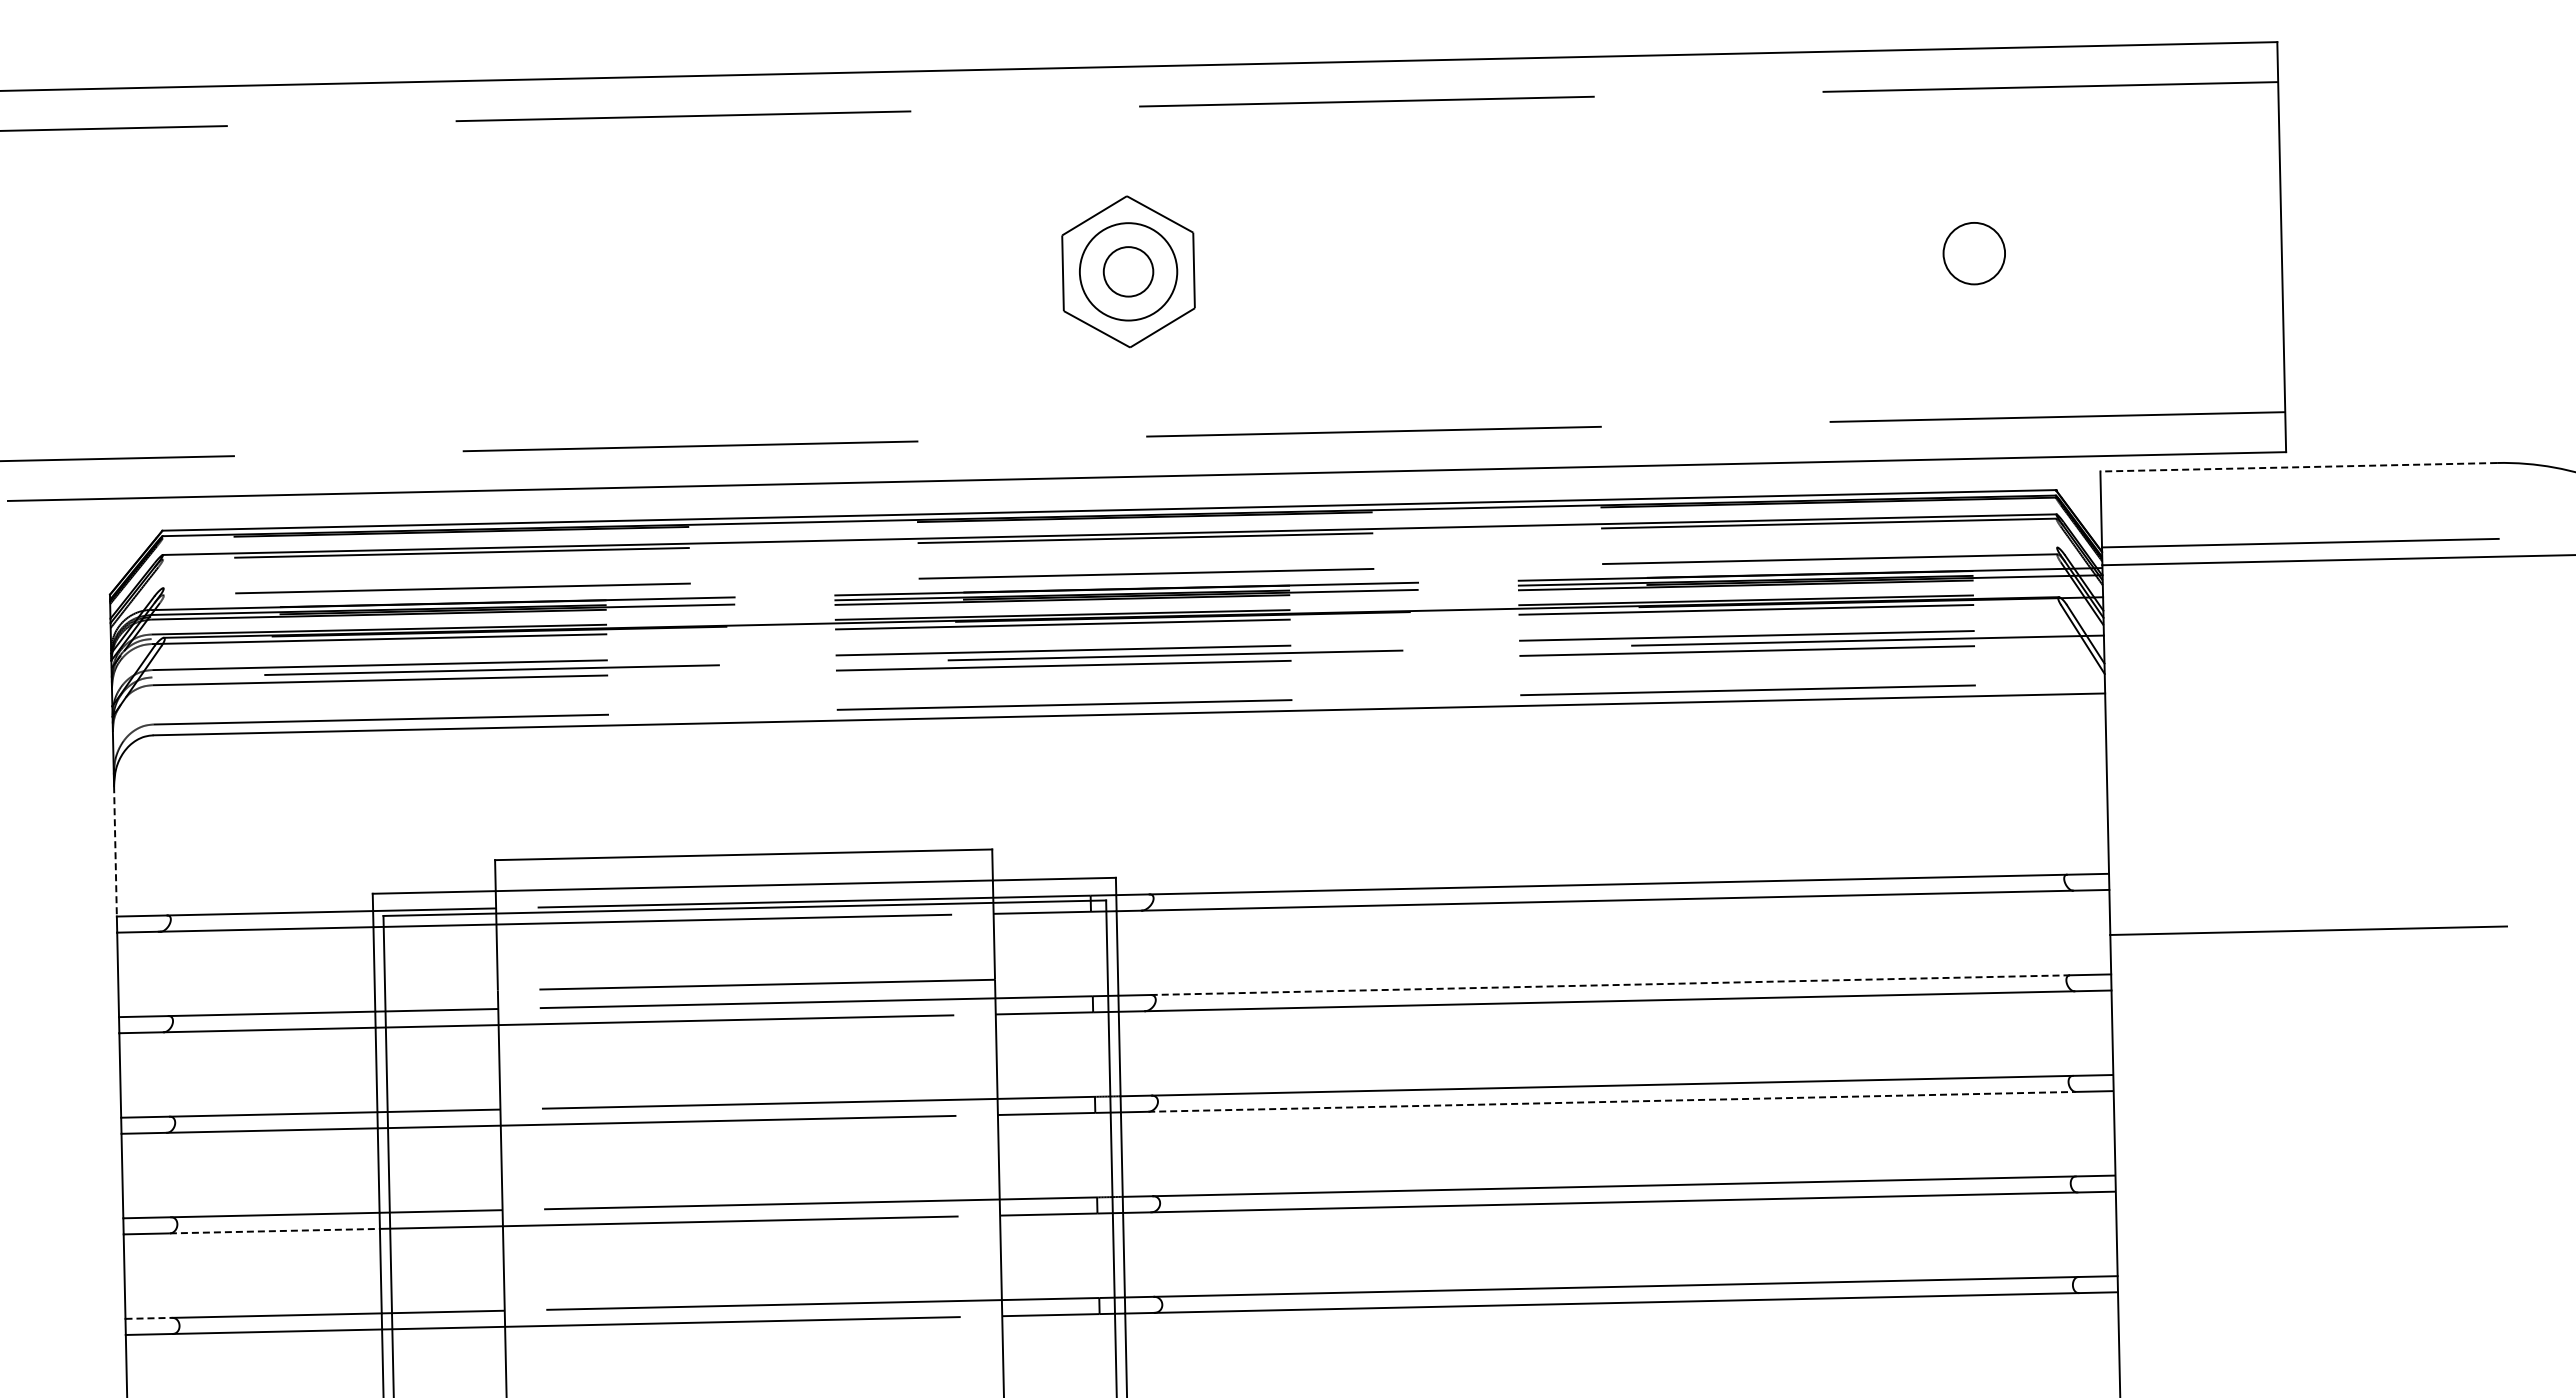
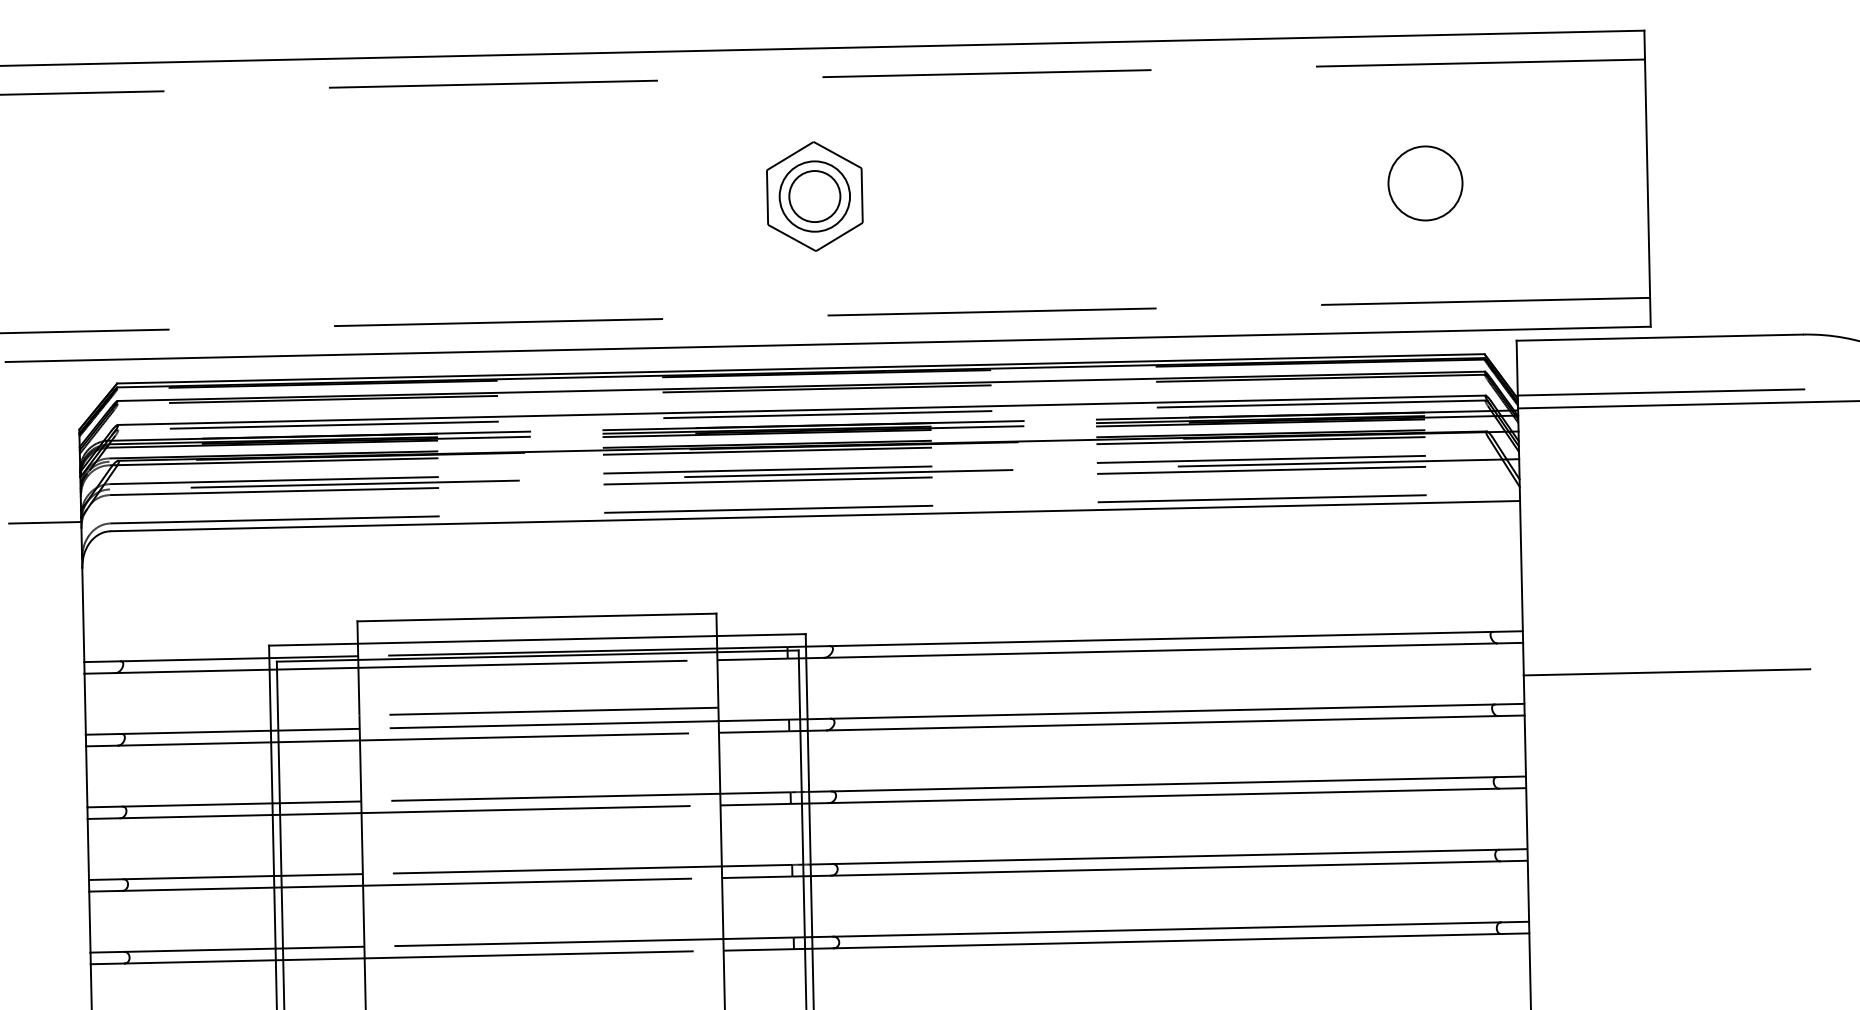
circle: (1974, 253) -> (1425, 183), size x1.67
circle: (1128, 271) -> (814, 196), size x1.43
line: (2298, 467) -> (1659, 337), dashed -> solid
line: (1110, 567) -> (801, 410), added
line: (62, 723) -> (45, 522), added
line: (115, 851) -> (83, 615), dashed -> solid
line: (1610, 985) -> (1162, 711), dashed -> solid
line: (1612, 1101) -> (1164, 795), dashed -> solid
line: (275, 1231) -> (198, 889), dashed -> solid
line: (149, 1318) -> (107, 952), dashed -> solid

